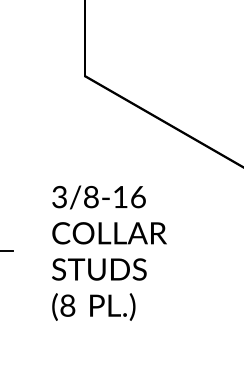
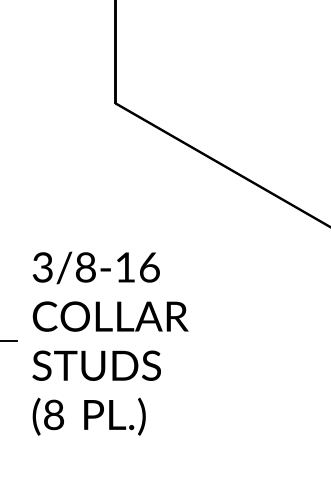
text: (109, 252) -> (110, 342), moved

